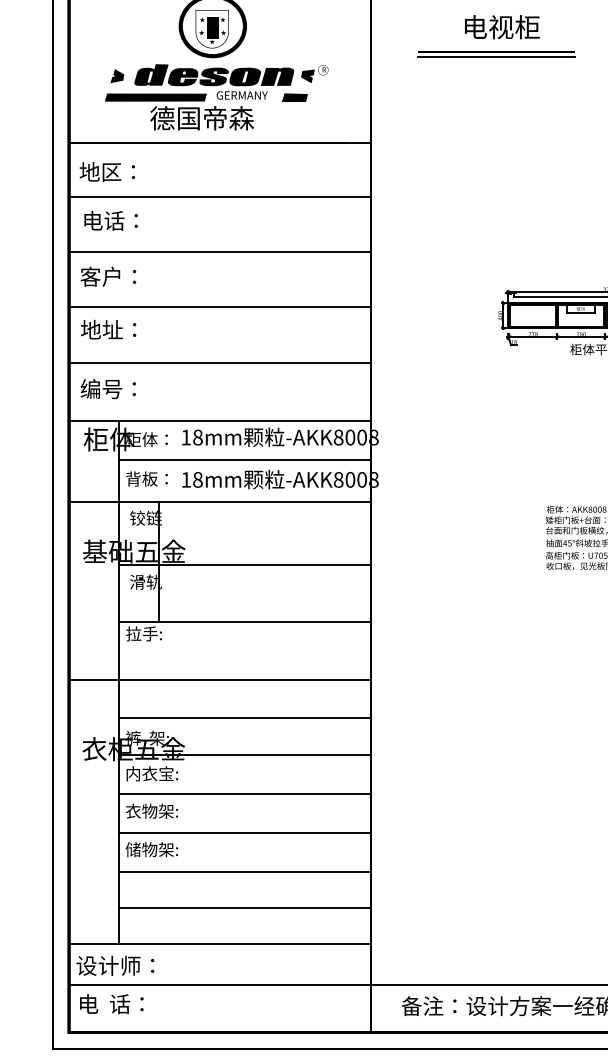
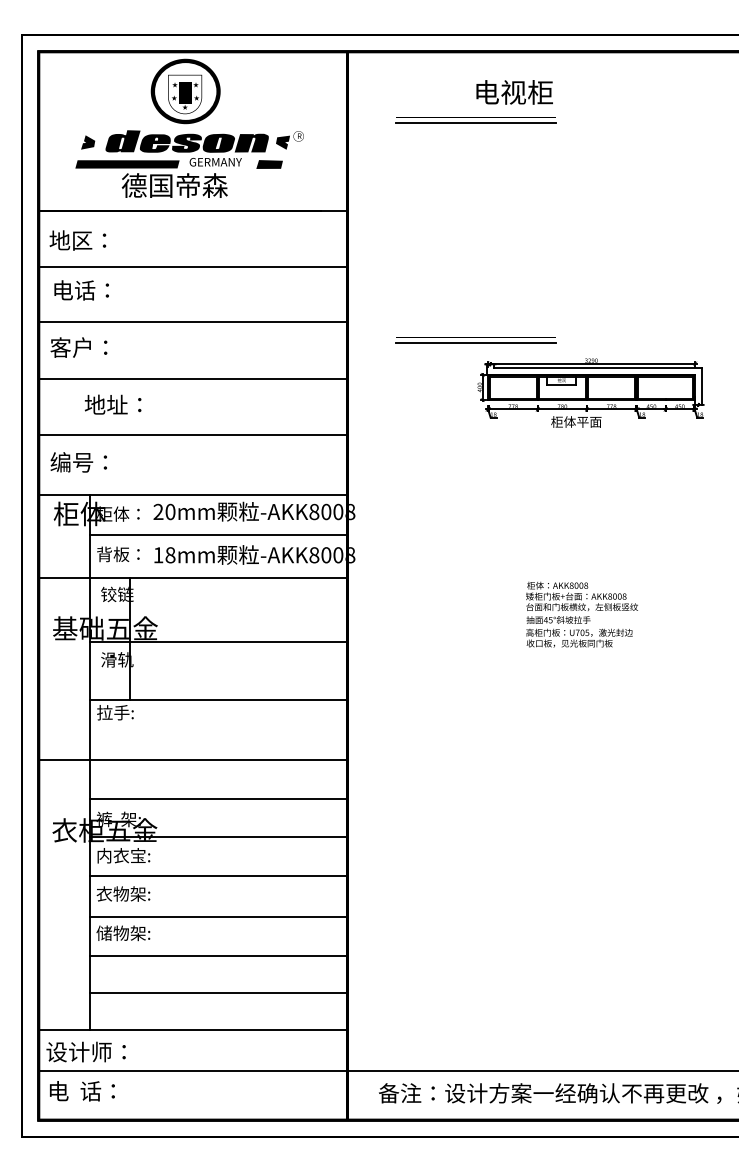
text: (502, 27) -> (514, 92), moved
part: (496, 269) -> (475, 340), added
text: (107, 329) -> (112, 404), moved
text: (192, 437) -> (164, 511), 18mm -> 20mm

